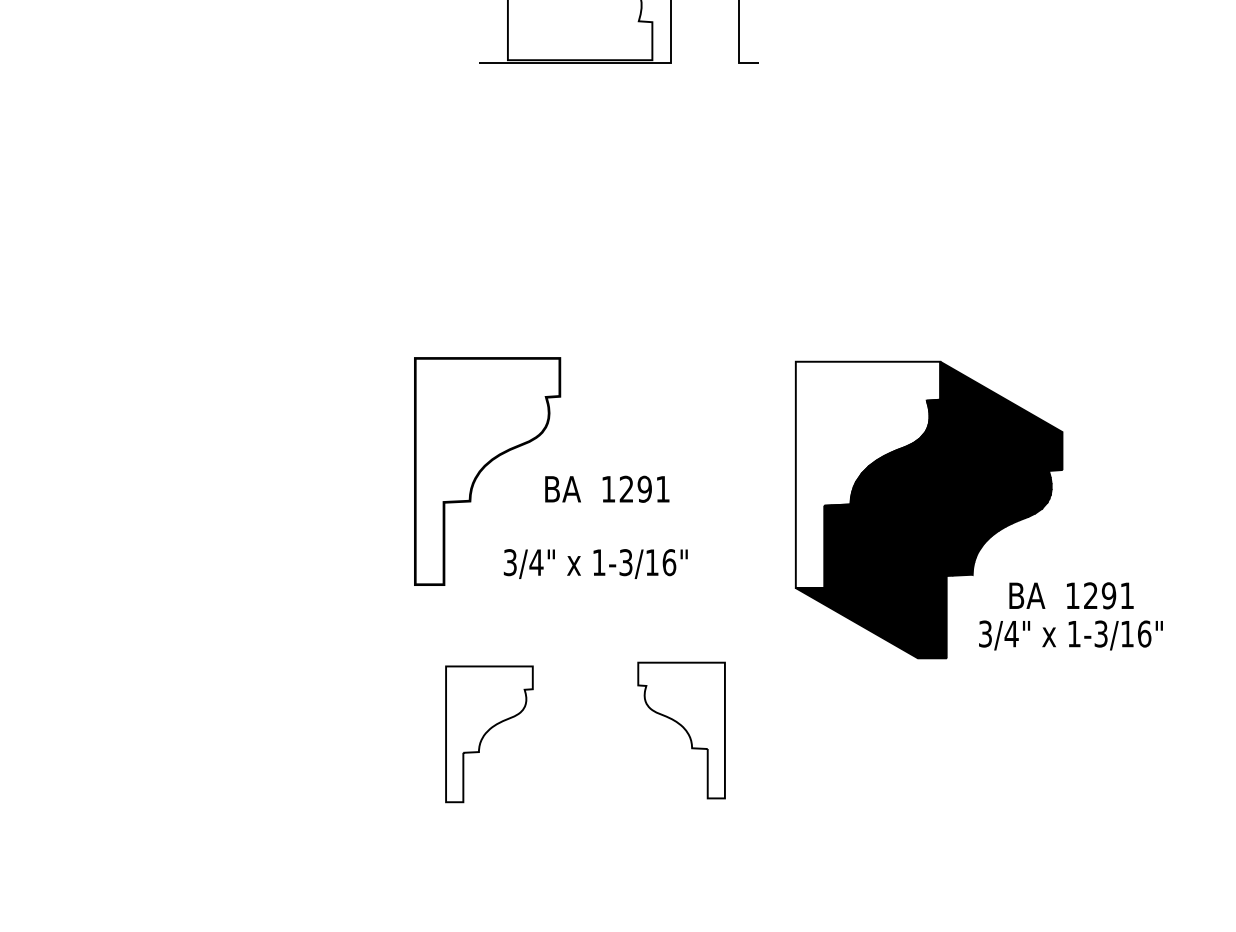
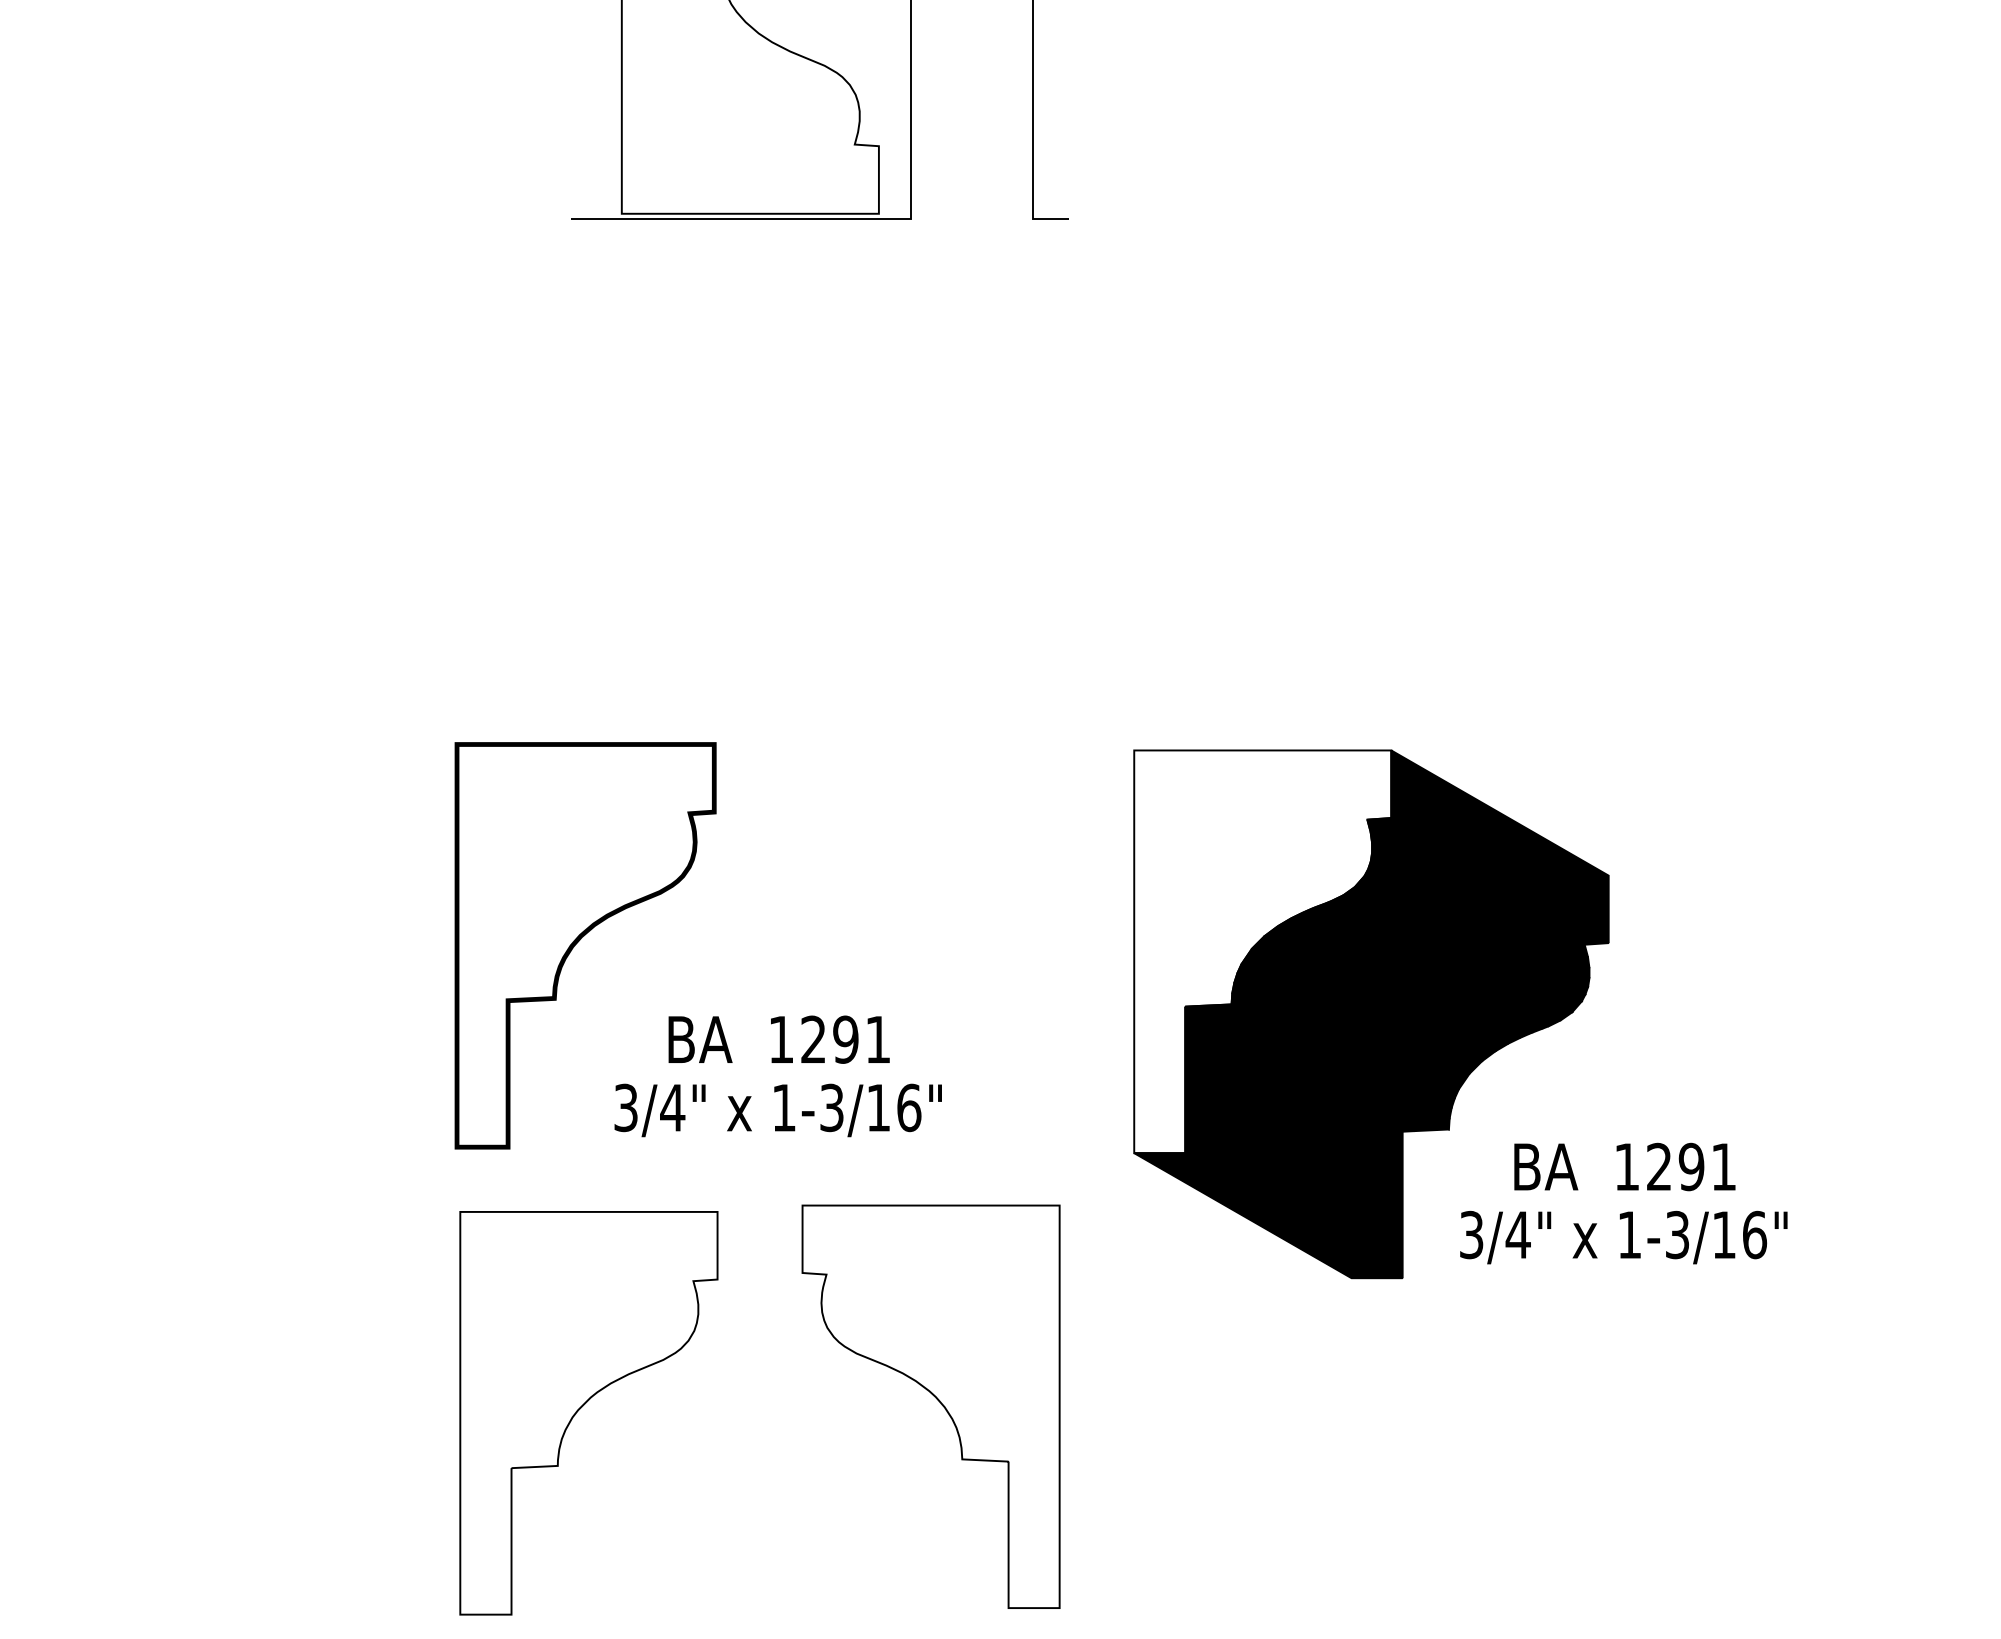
text: (607, 488) -> (779, 1038), moved
part: (681, 730) -> (930, 1406), size x1.67
part: (489, 734) -> (589, 1413), size x1.67

